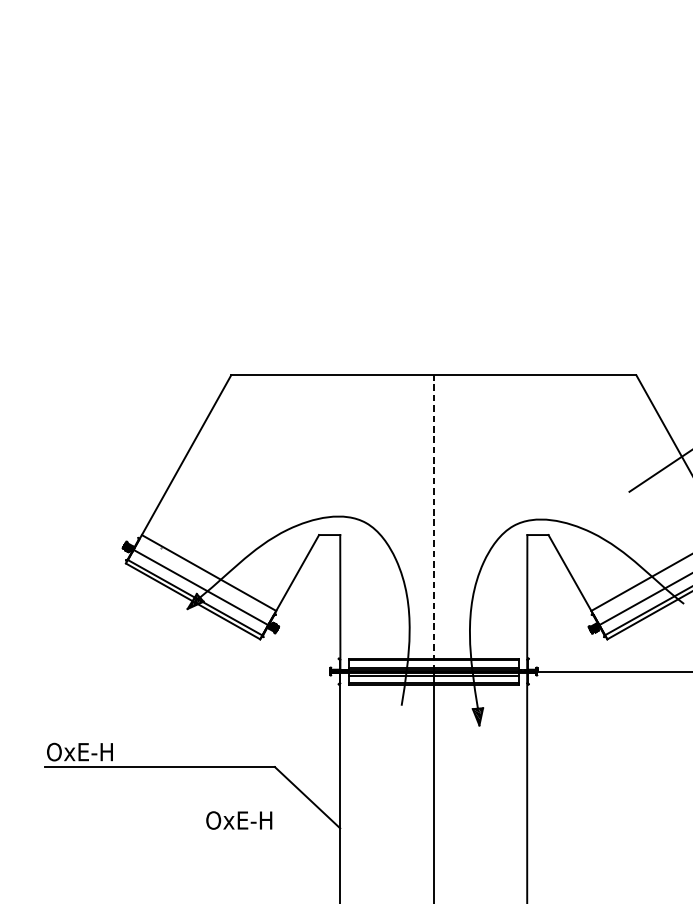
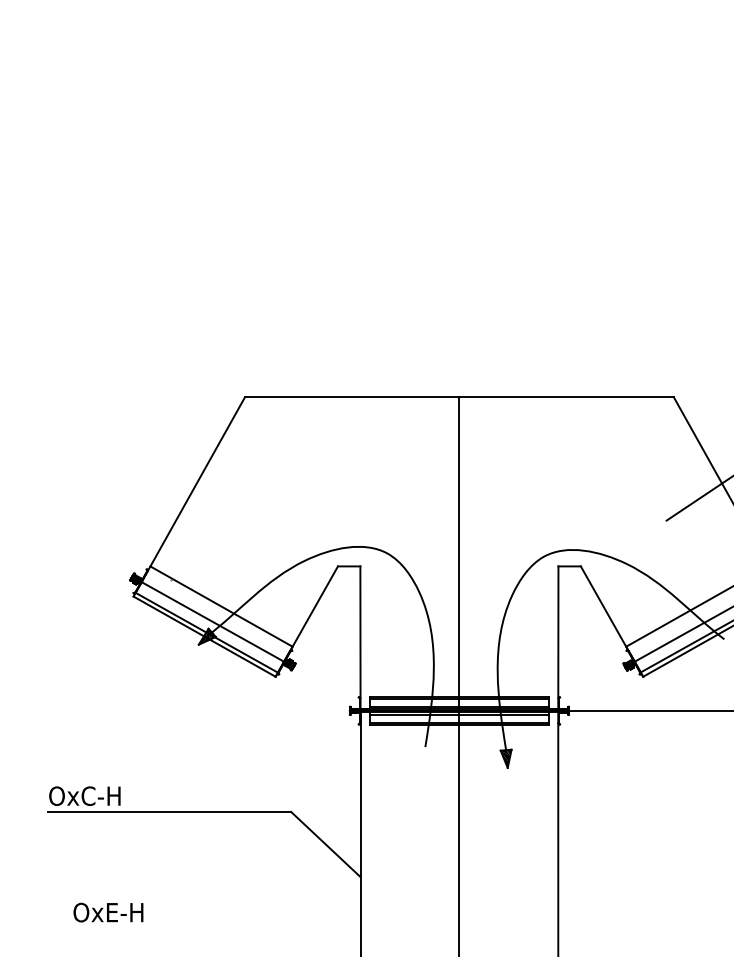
line: (433, 523) -> (459, 554), dashed -> solid
text: (79, 751) -> (84, 795), OxE-H -> OxC-H
text: (239, 820) -> (108, 912), moved

